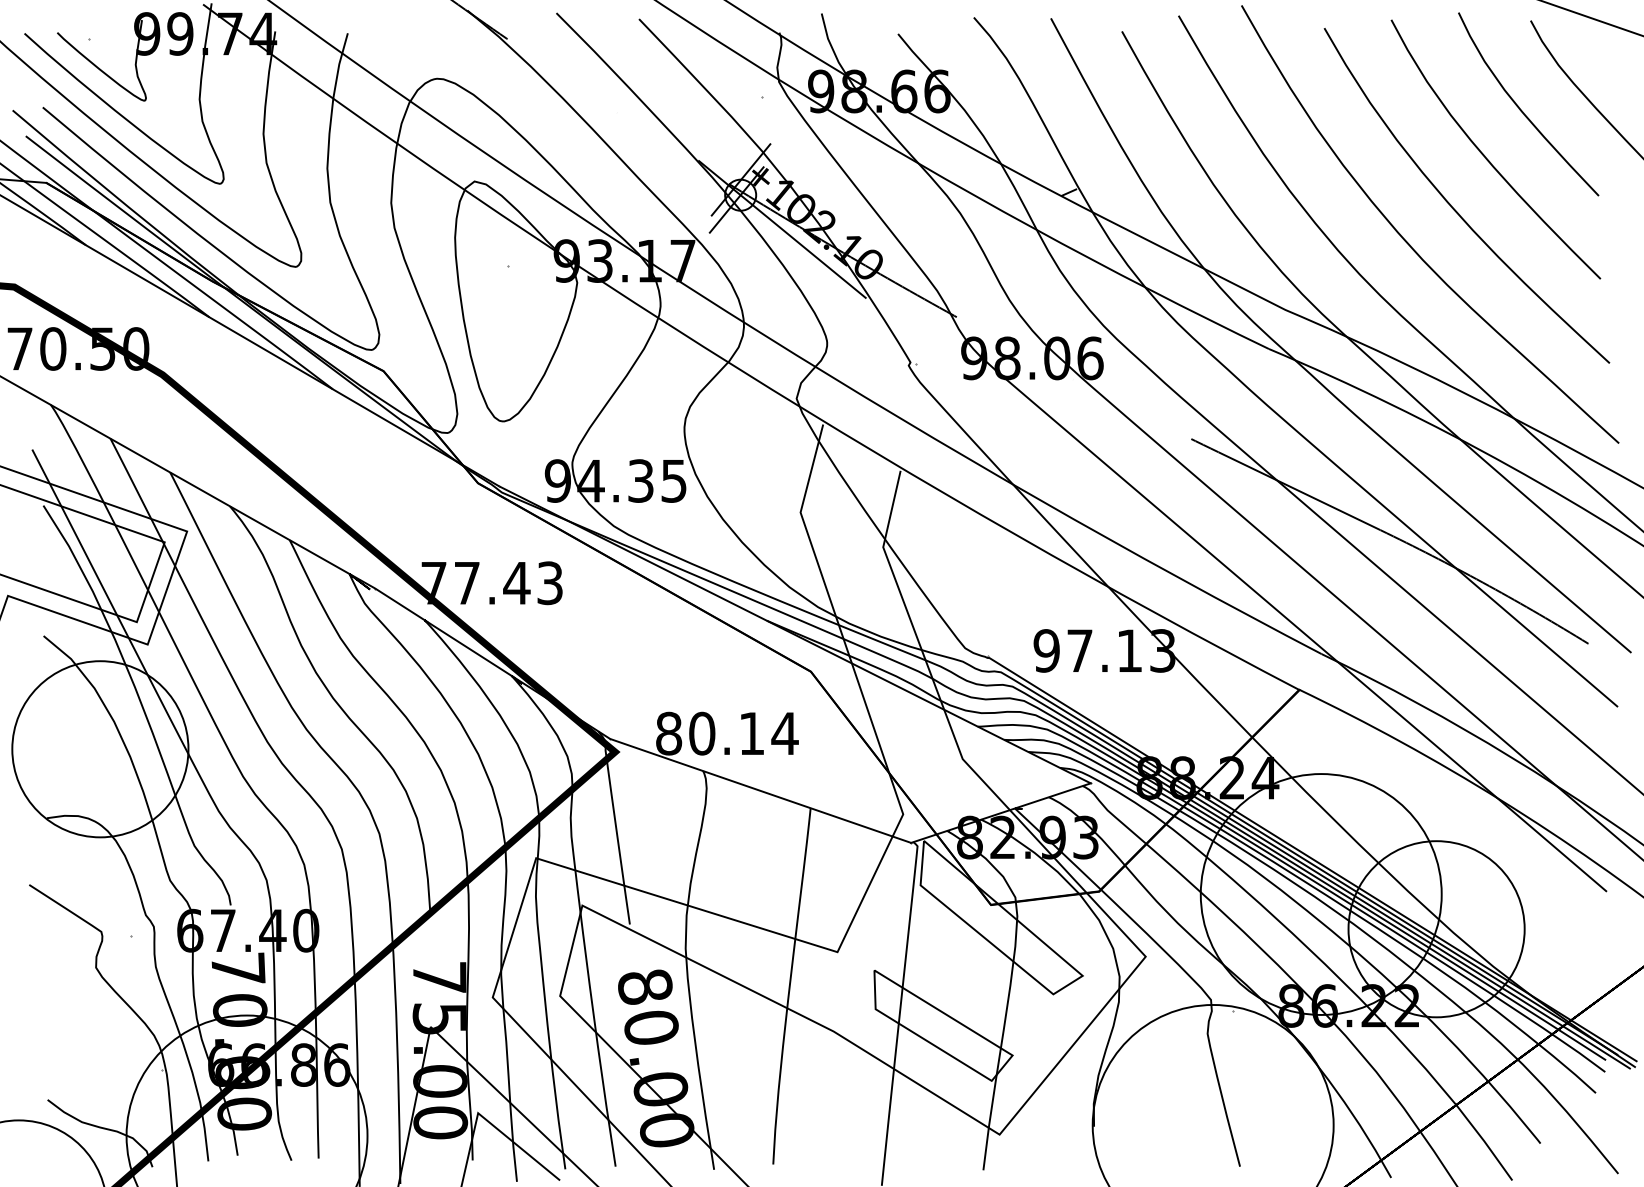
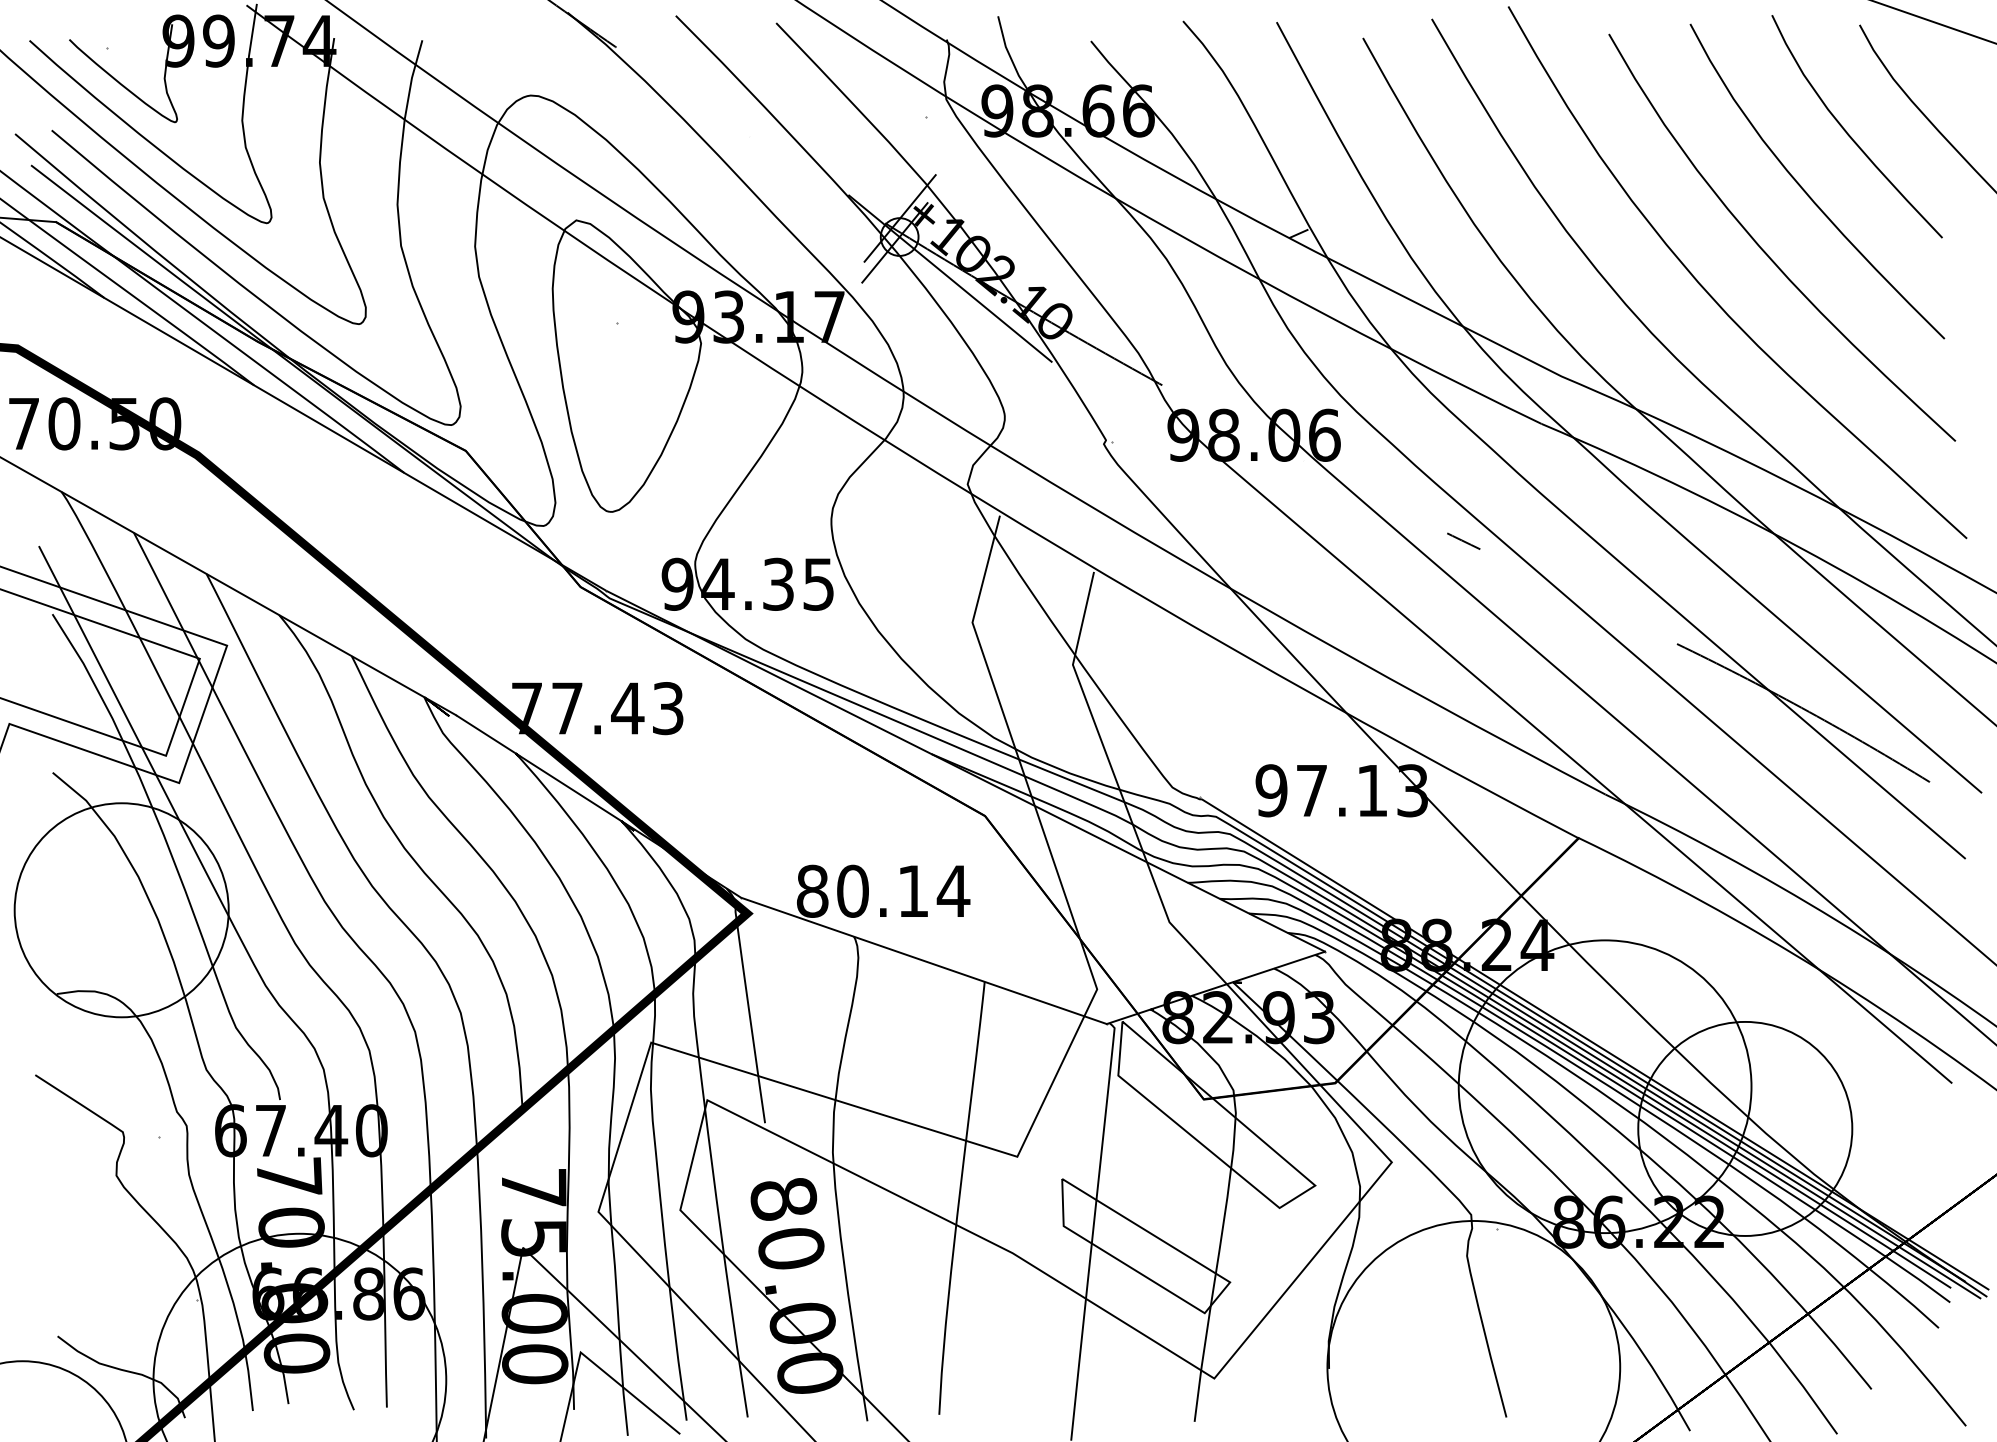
line: (1299, 491) -> (1578, 596), removed

